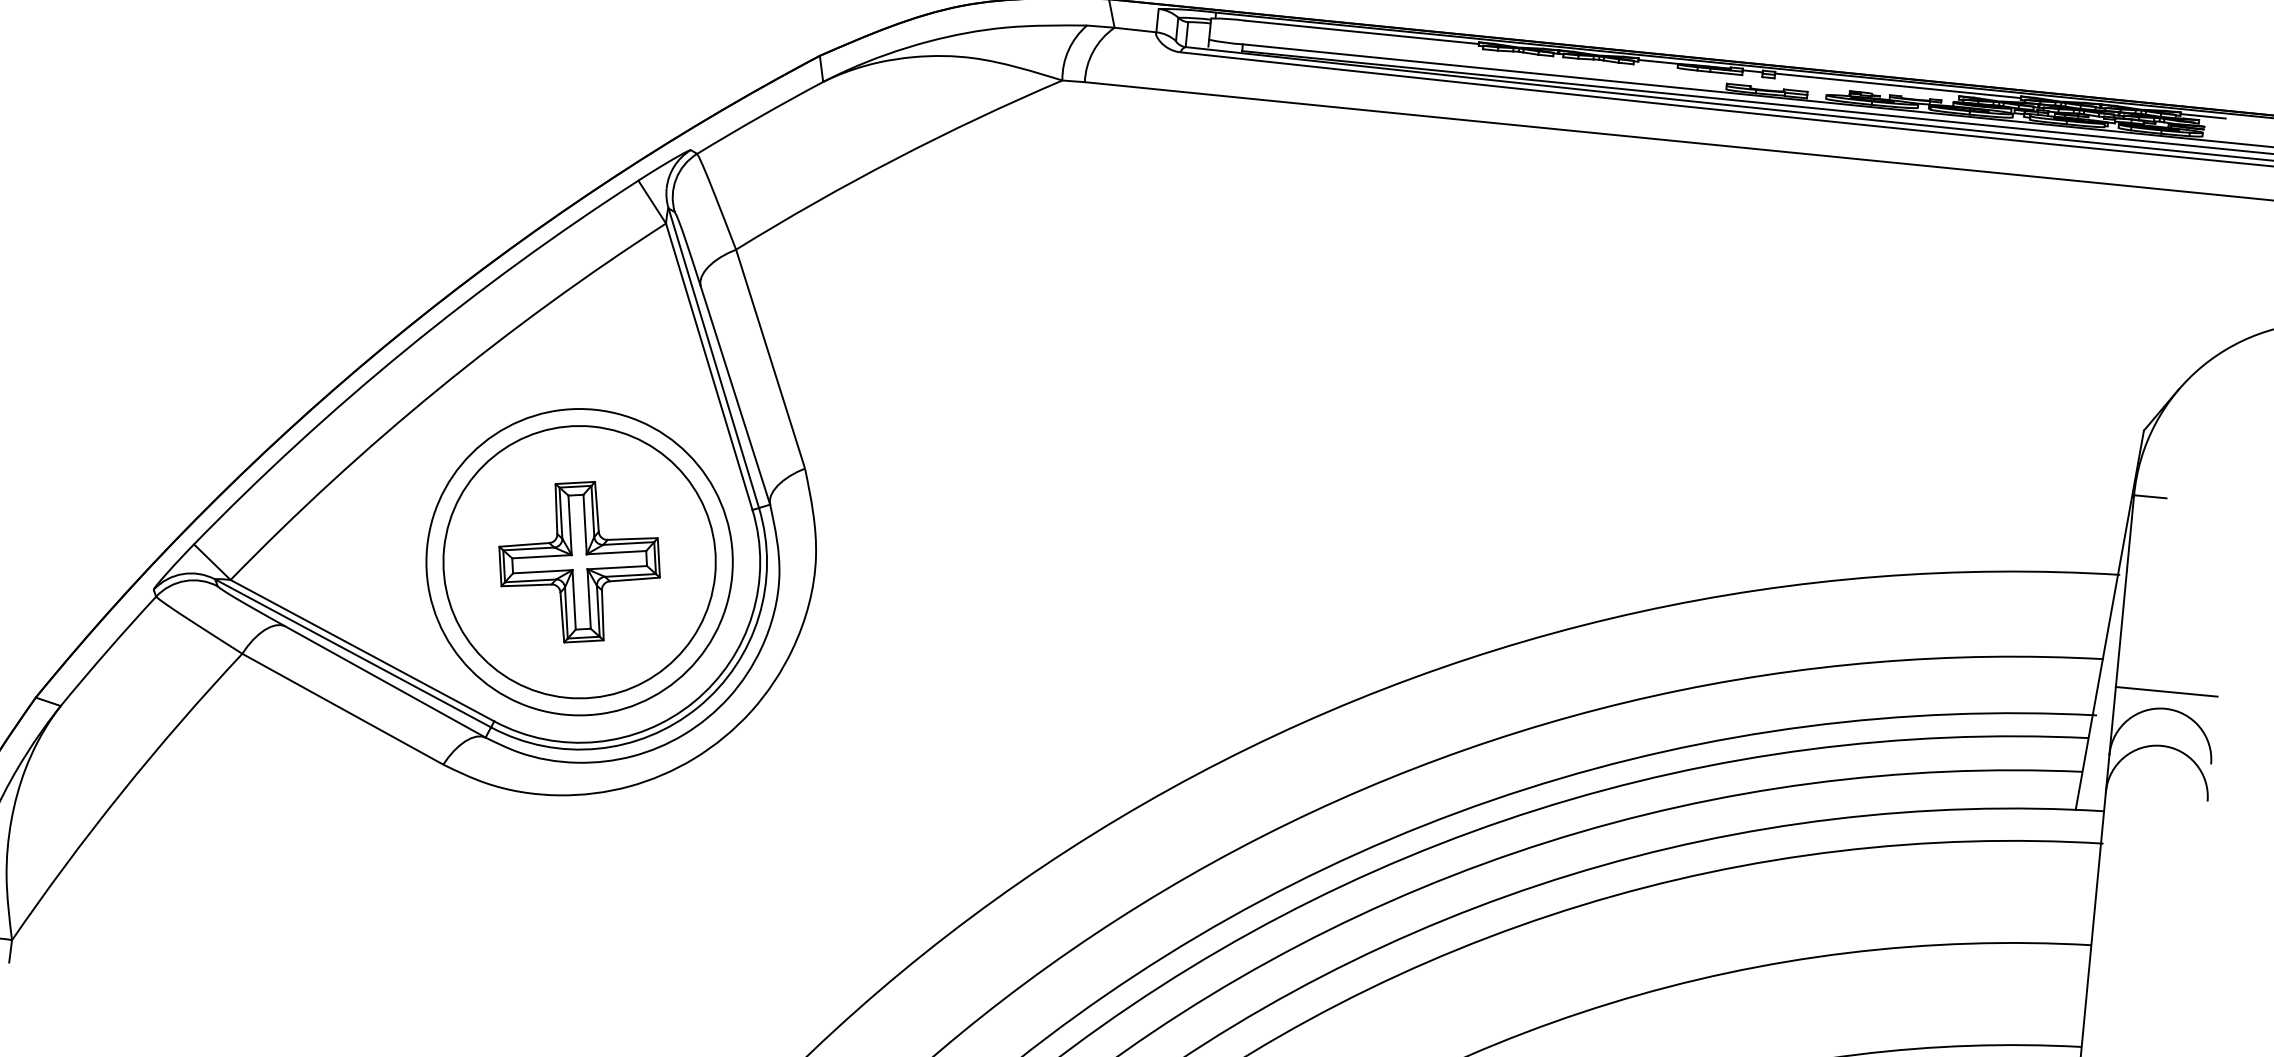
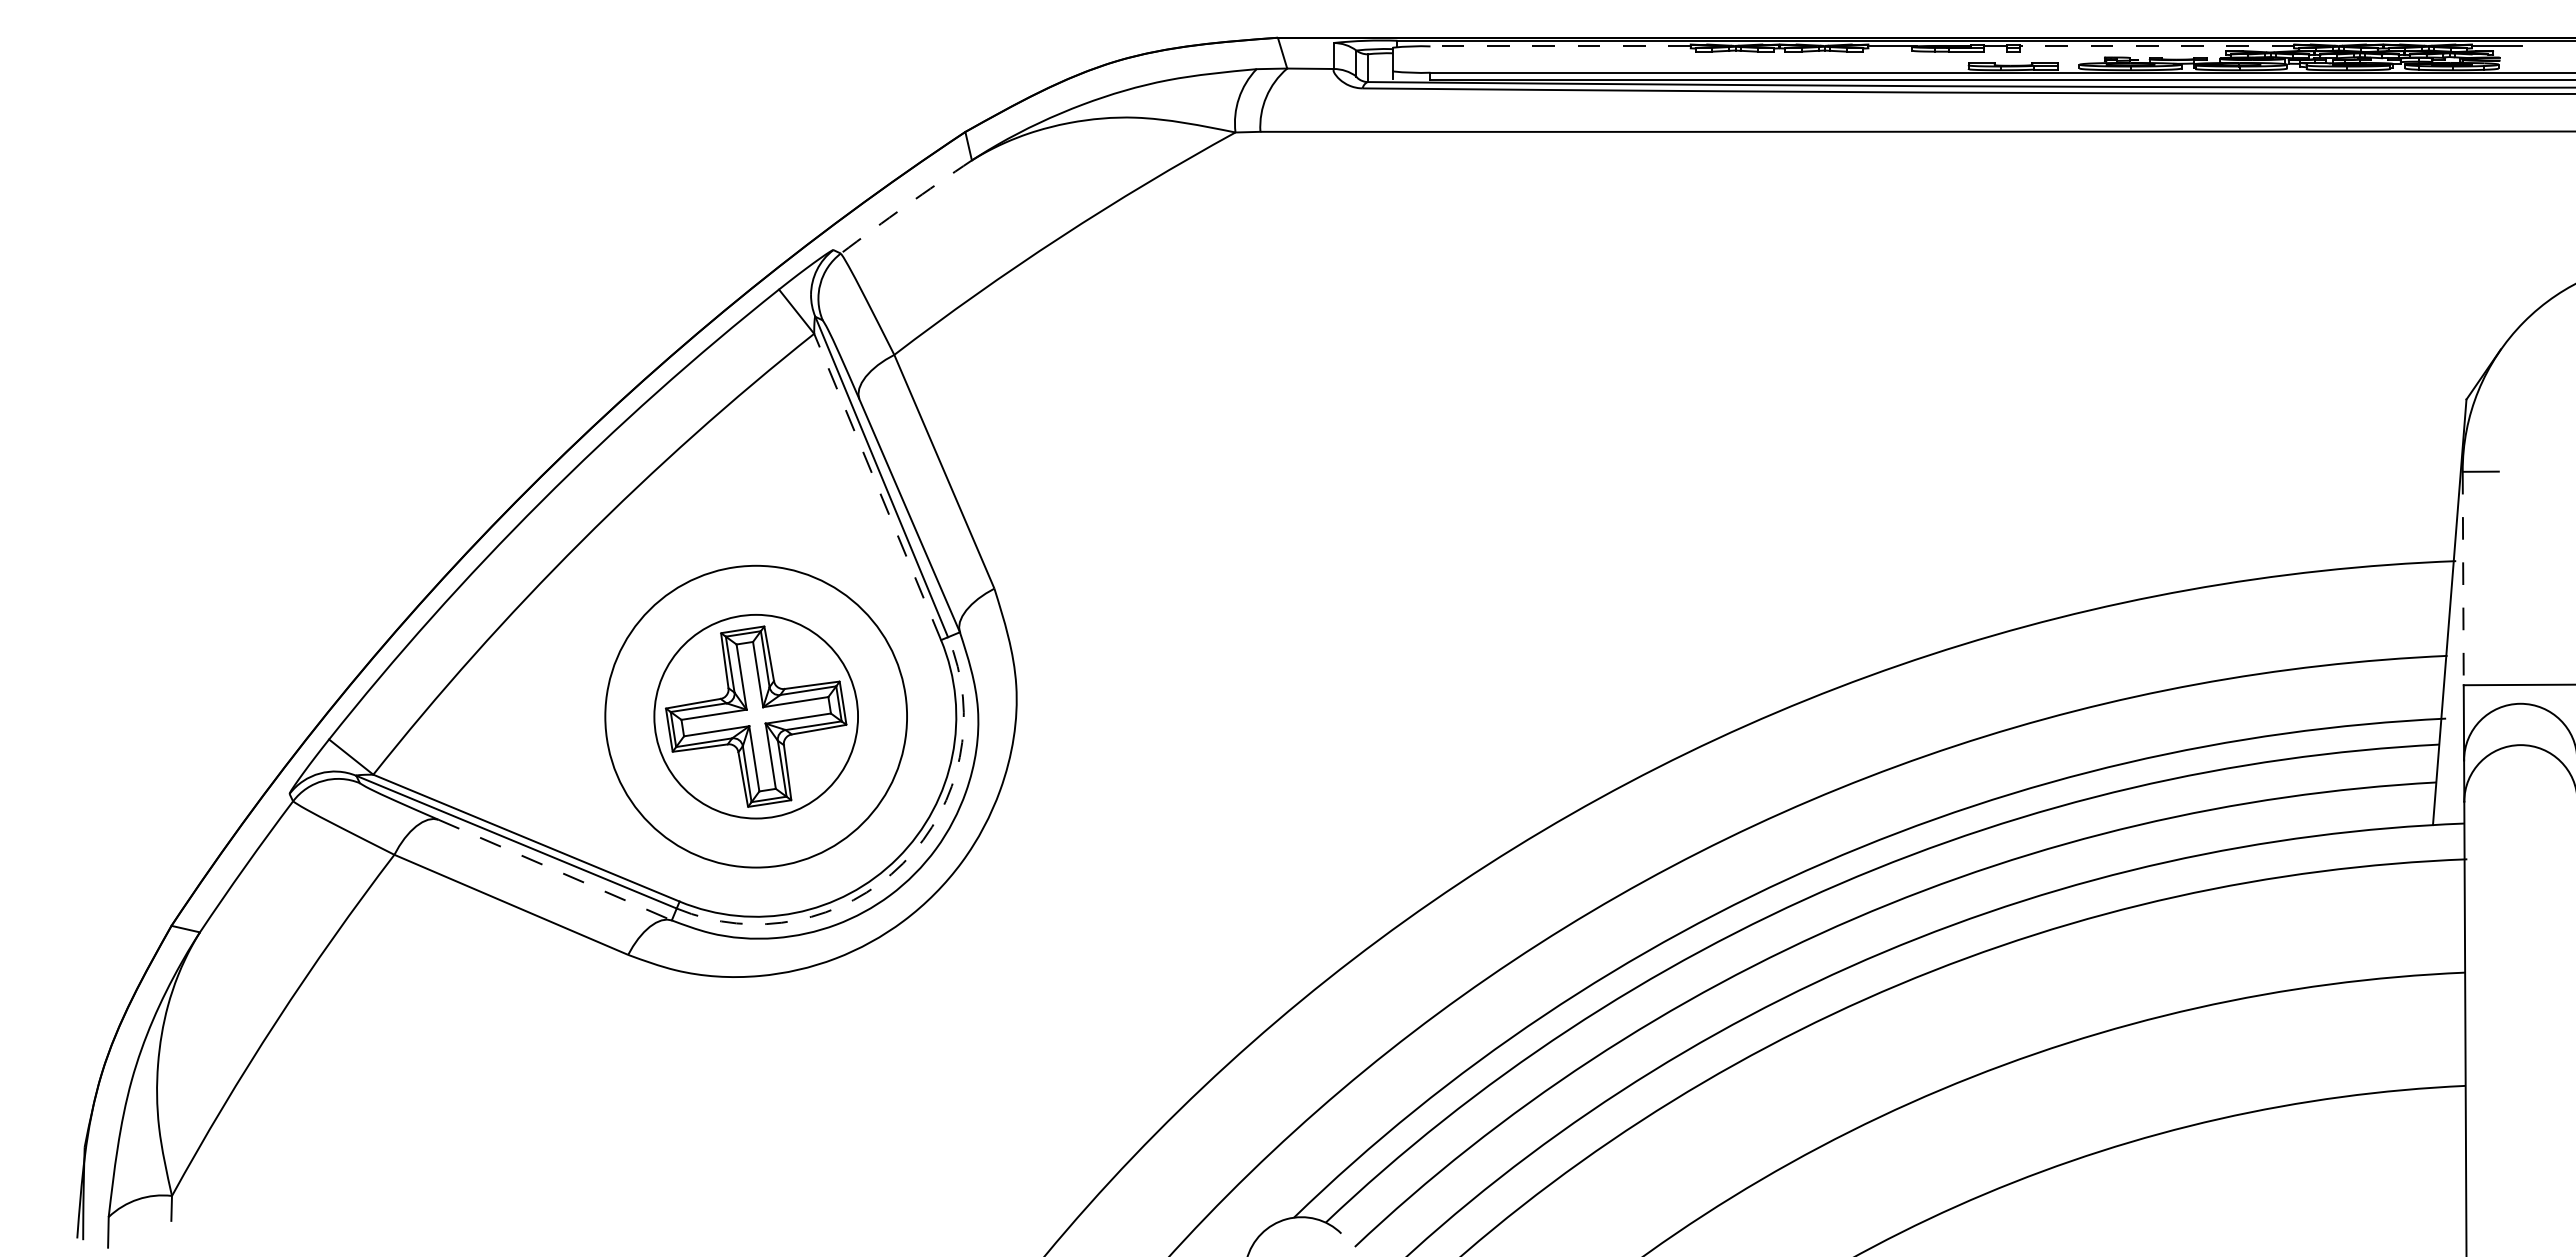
line: (1361, 32) -> (1560, 46), solid -> dashed
line: (1898, 85) -> (2157, 46), solid -> dashed
arc: (759, 117) -> (905, 206), solid -> dashed
line: (709, 366) -> (877, 486), solid -> dashed
circle: (579, 561) -> (755, 716), size x0.6
line: (2125, 591) -> (2463, 578), solid -> dashed
line: (385, 682) -> (555, 870), solid -> dashed
arc: (698, 707) -> (903, 863), solid -> dashed

